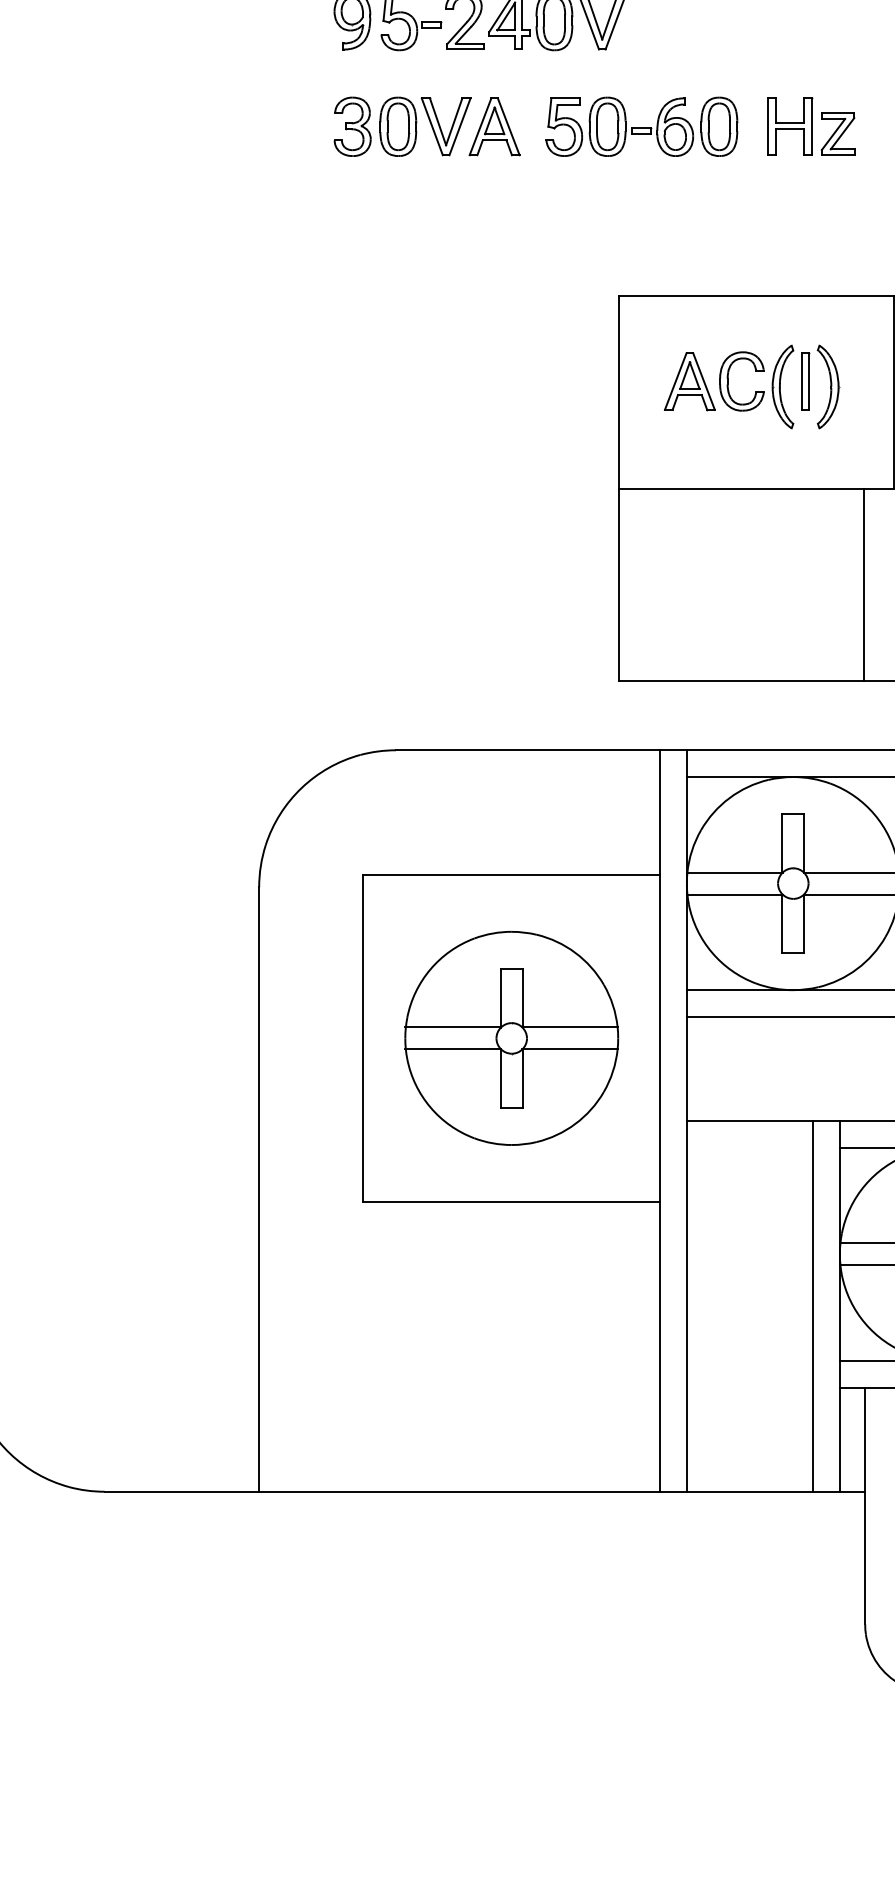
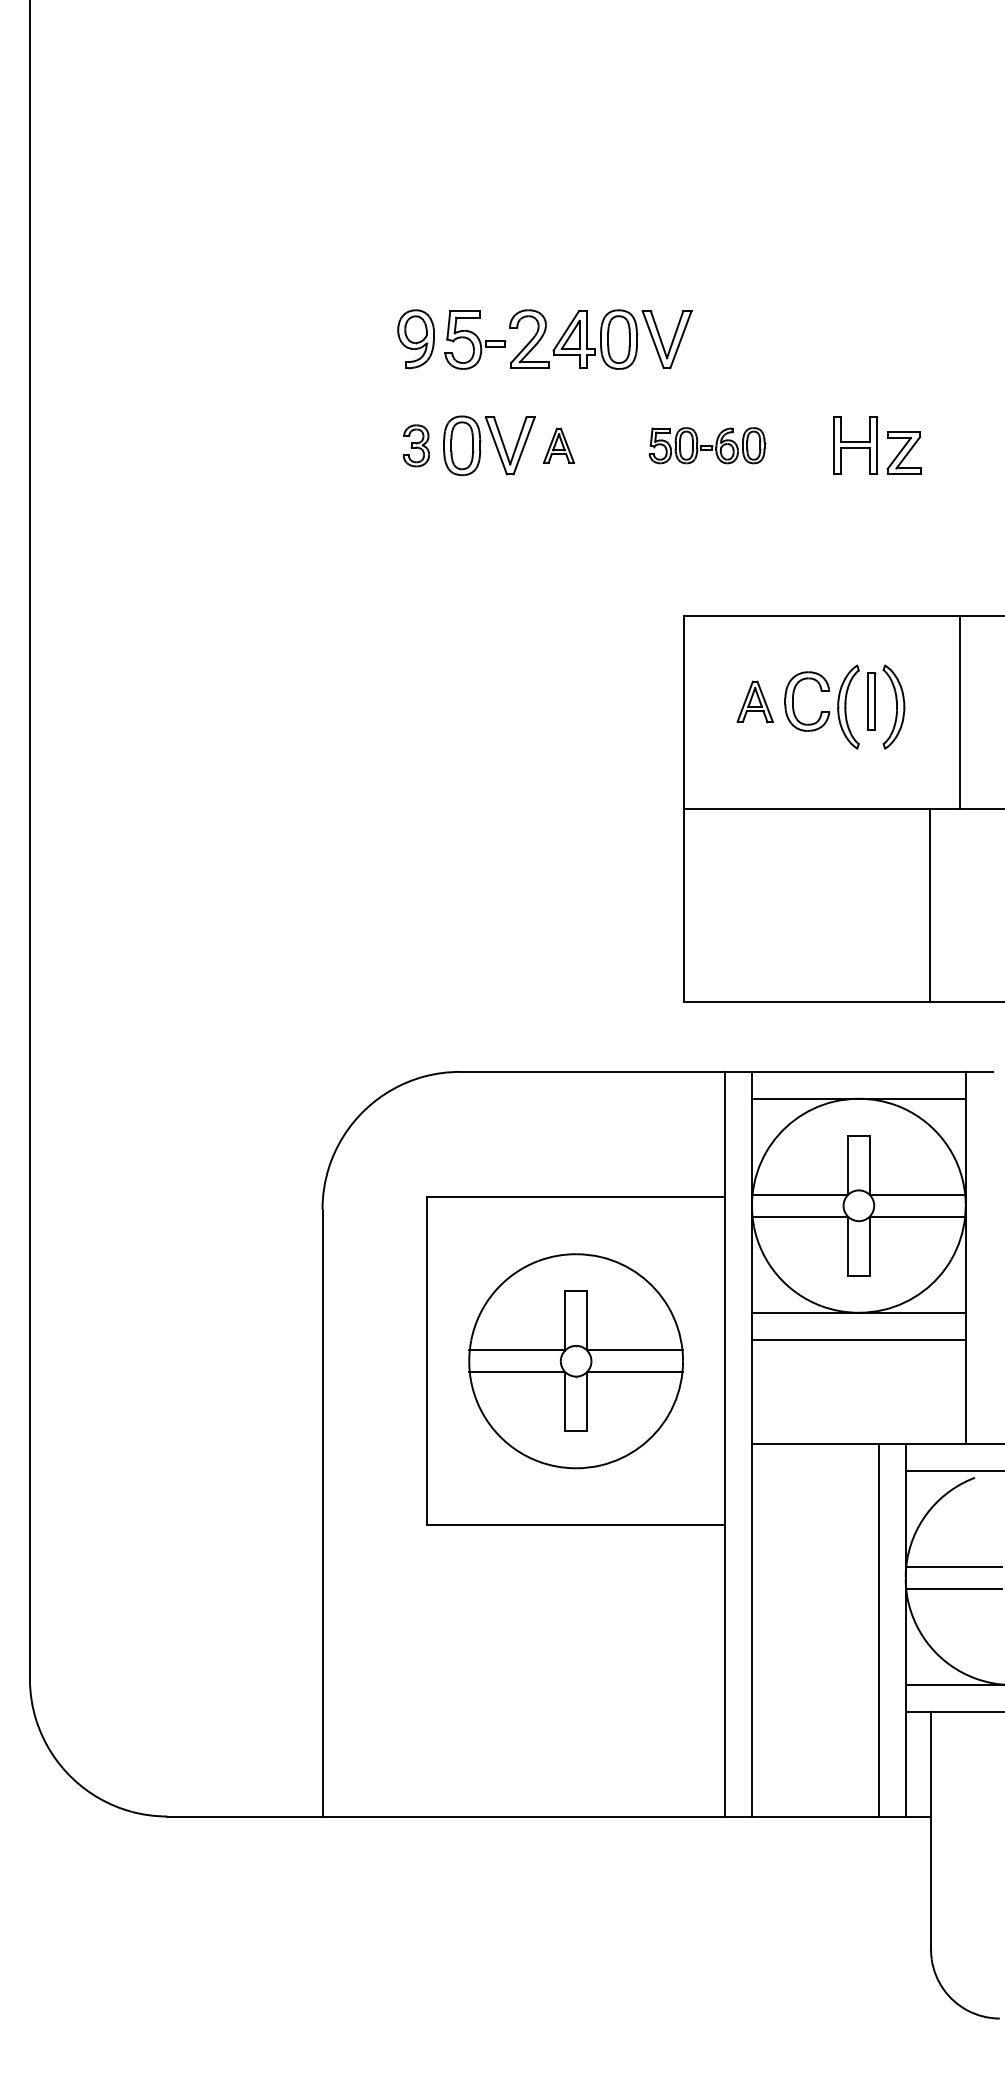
part: (352, 126) -> (416, 445), size x0.7
part: (494, 126) -> (558, 445), size x0.6
part: (642, 126) -> (707, 445), size x0.6
part: (690, 381) -> (755, 701), size x0.7

